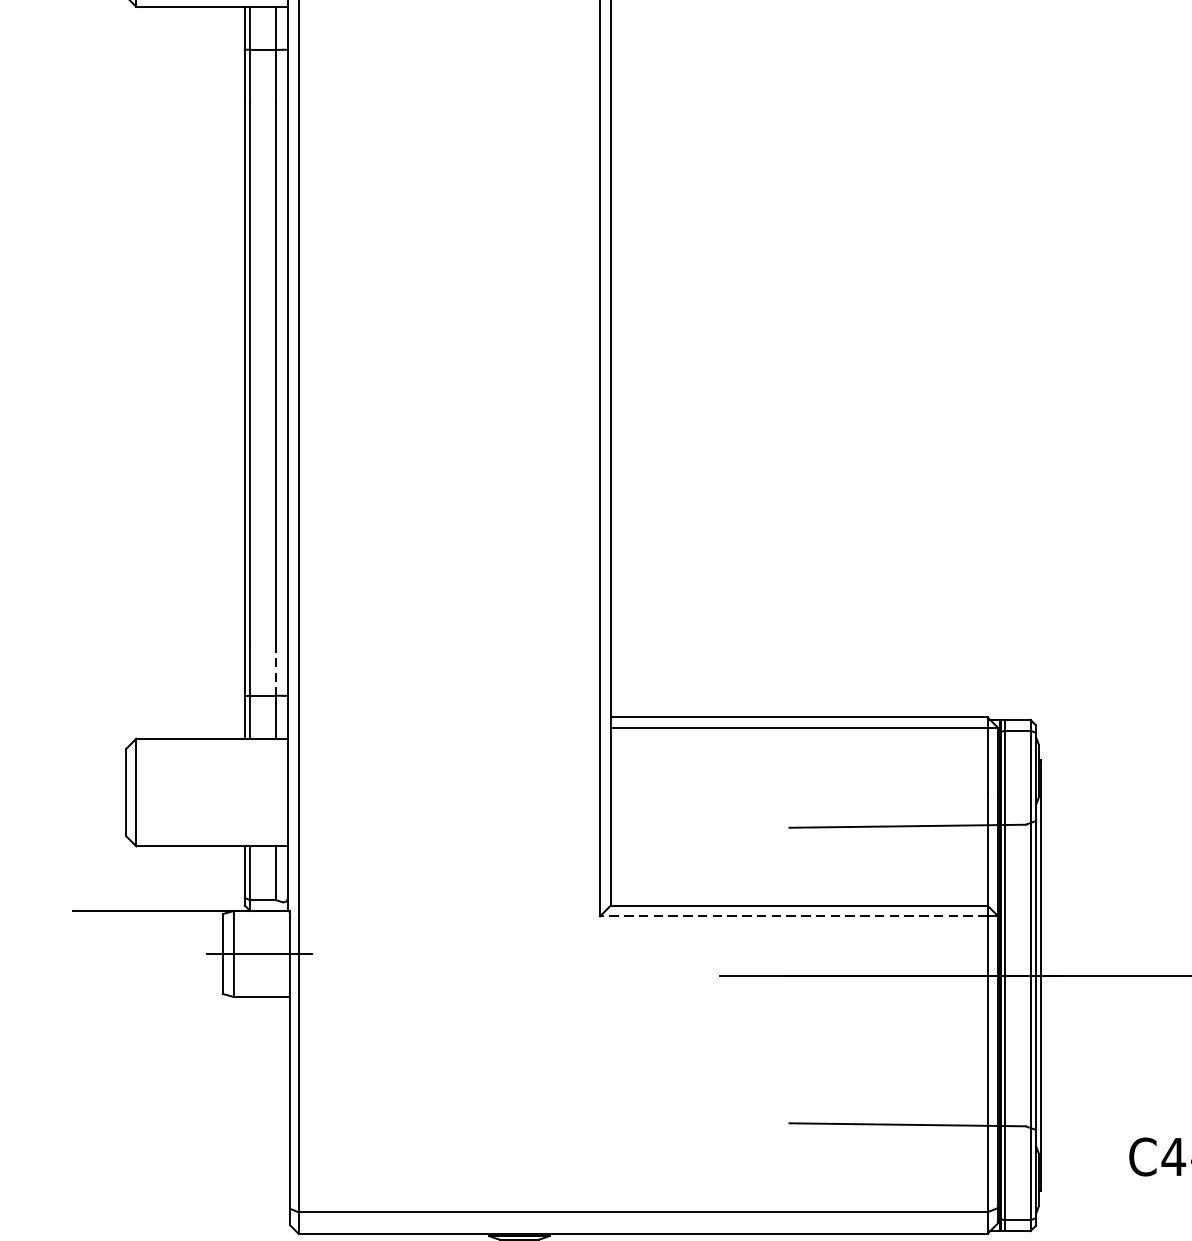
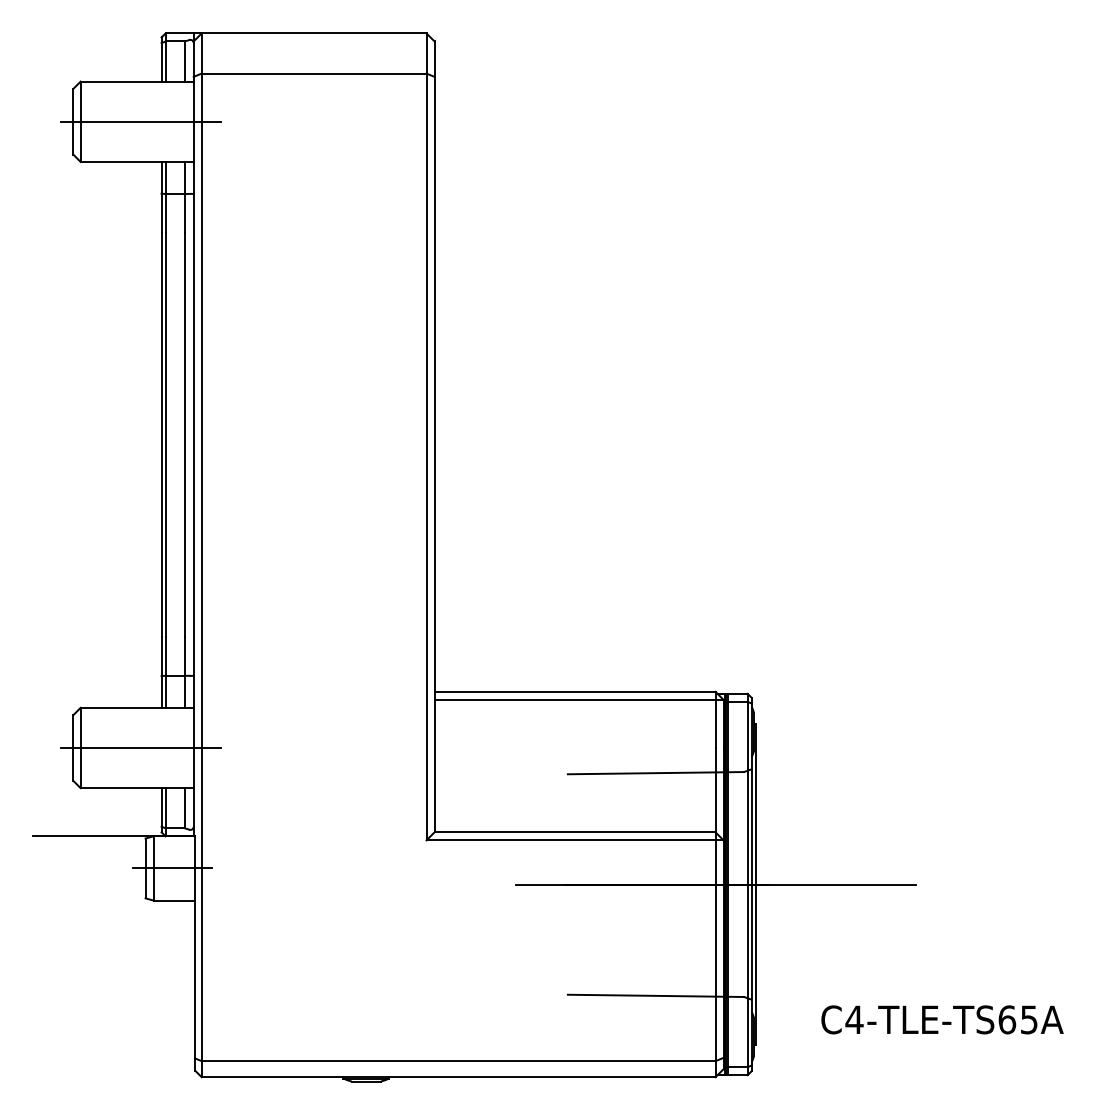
line: (275, 669) -> (184, 656), dashed -> solid
line: (217, 793) -> (141, 748), added
line: (794, 916) -> (571, 840), dashed -> solid

